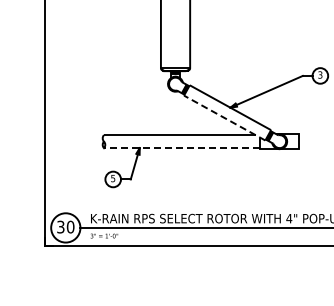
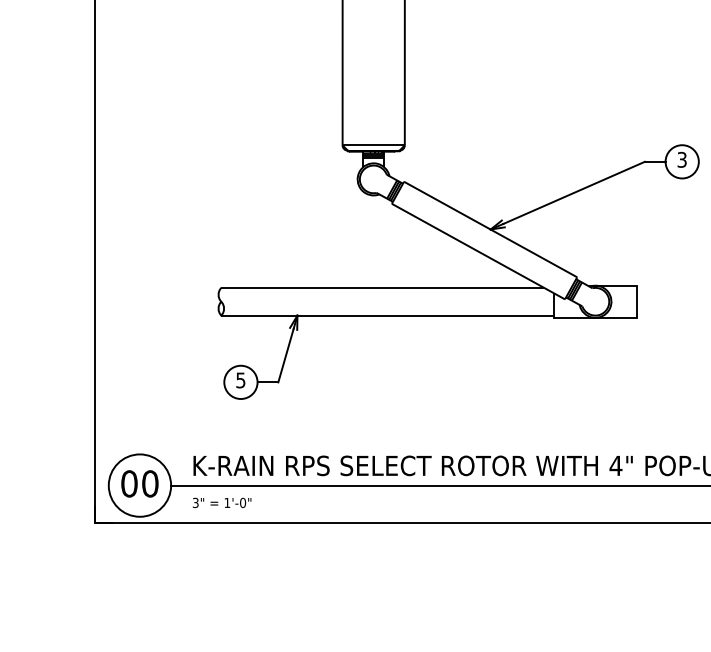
line: (224, 117) -> (477, 250), dashed -> solid
line: (181, 148) -> (386, 316), dashed -> solid
text: (60, 226) -> (128, 482), 30 -> 00

